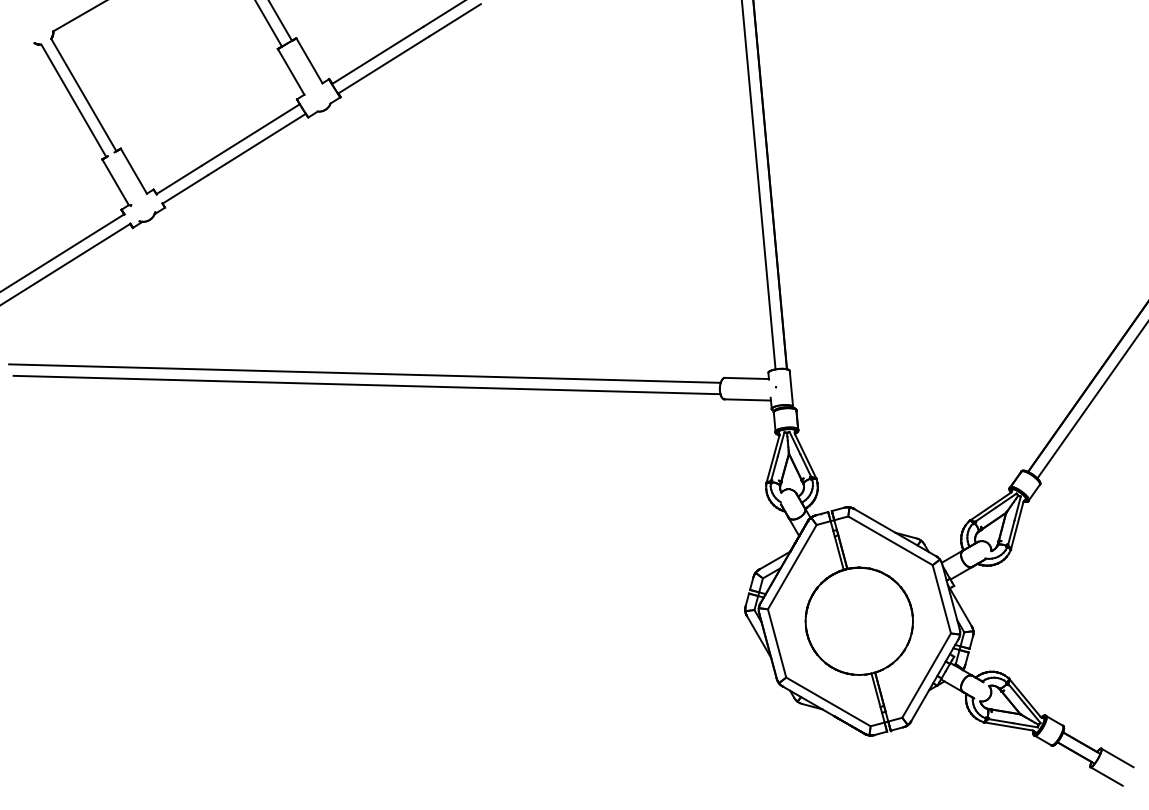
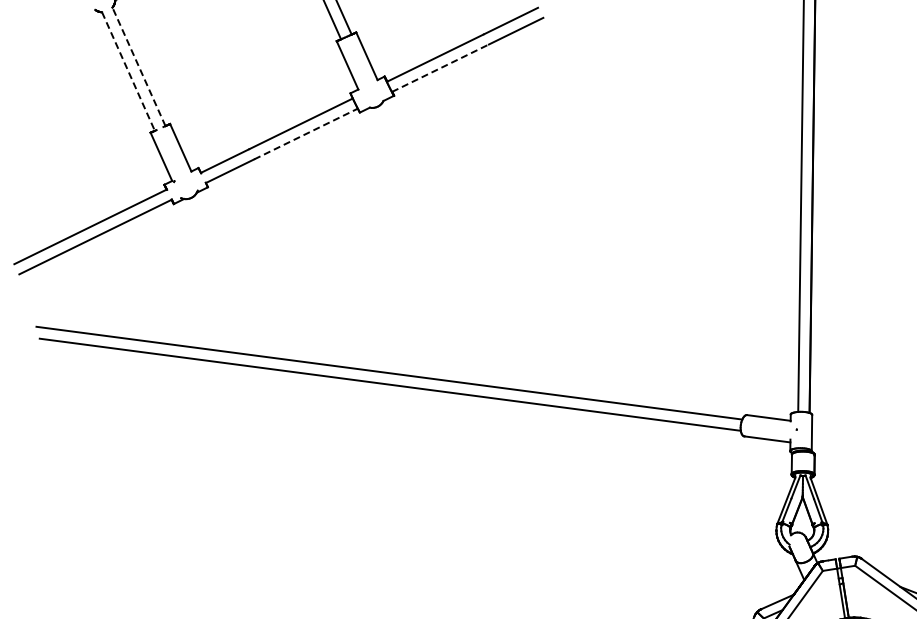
line: (383, 64) -> (440, 67), solid -> dashed
line: (83, 95) -> (138, 67), solid -> dashed
line: (73, 100) -> (128, 71), solid -> dashed
line: (256, 144) -> (305, 133), solid -> dashed

